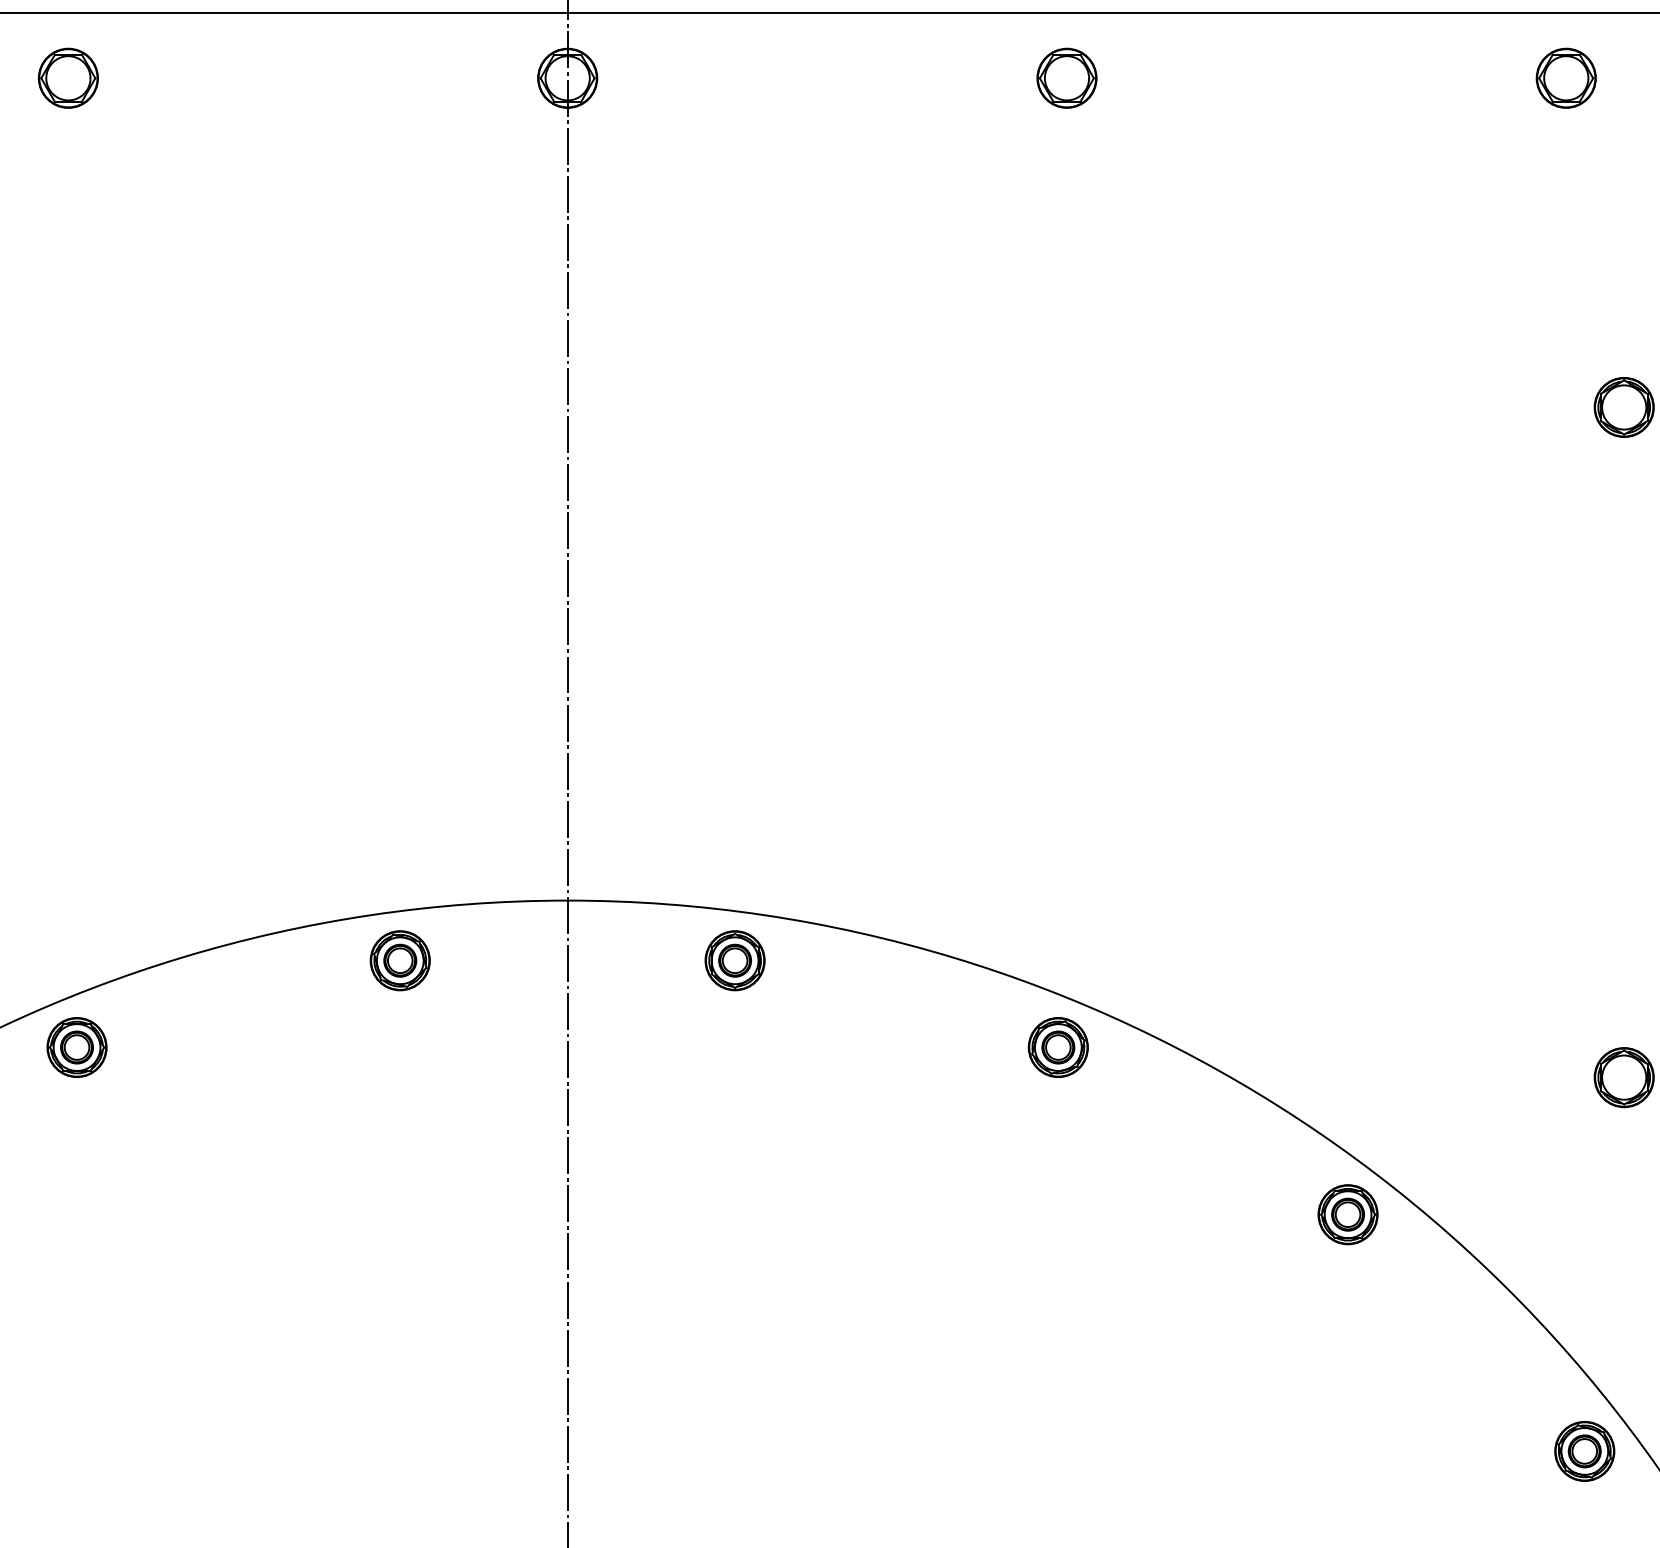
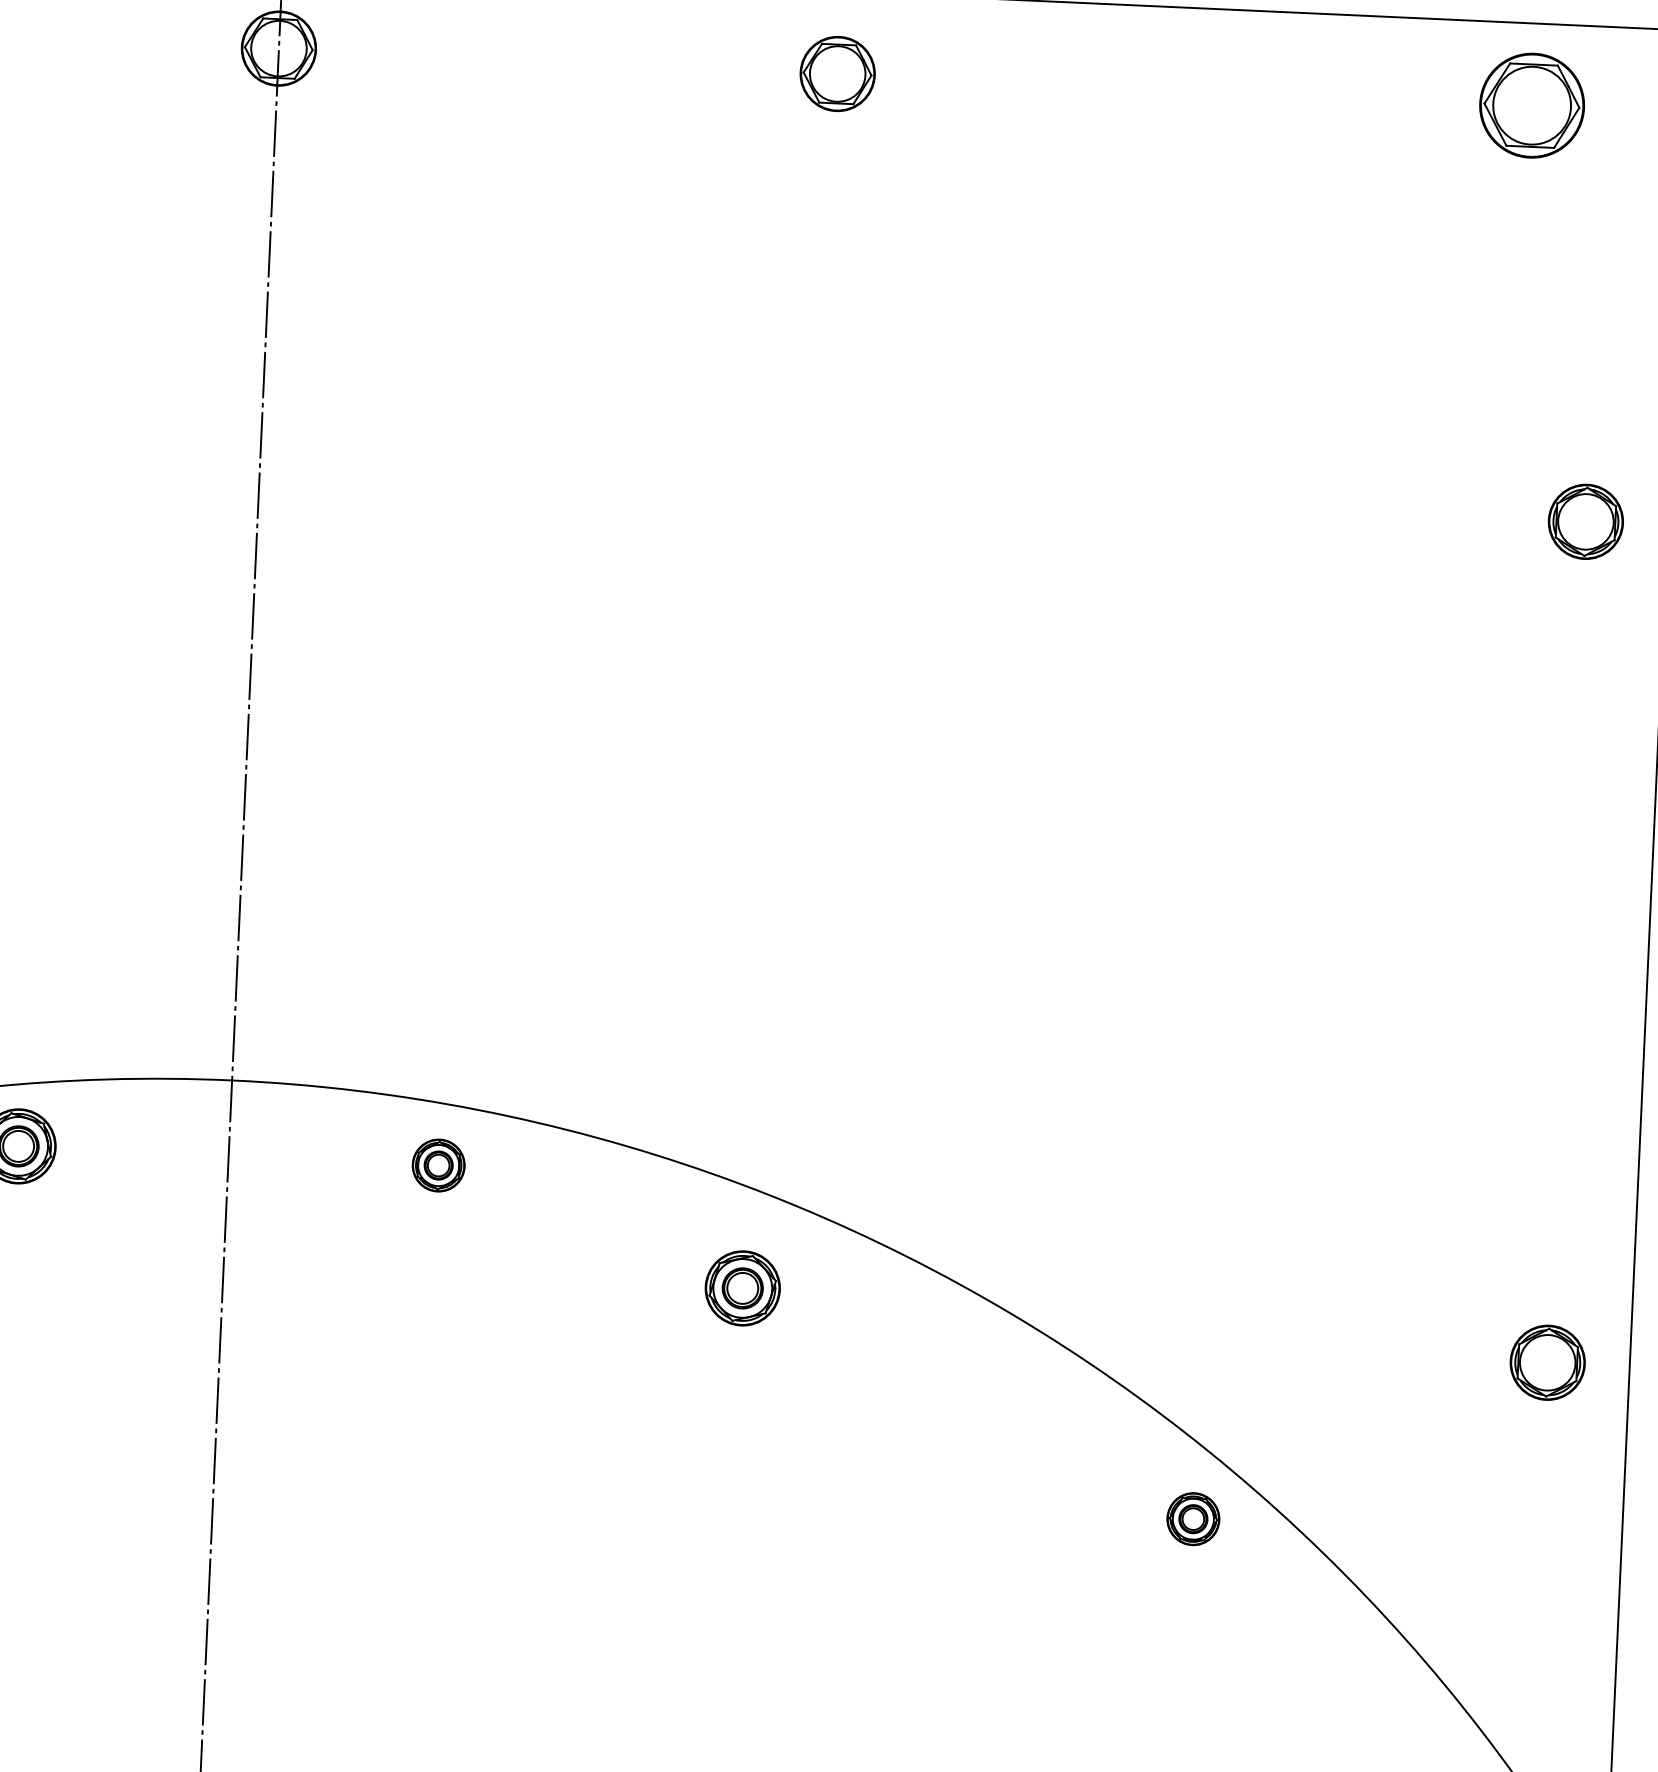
part: (1066, 77) -> (837, 72), moved
part: (1565, 77) -> (1531, 104), size x1.4
part: (734, 960) -> (437, 1165), size x0.7
part: (1057, 1047) -> (741, 1288), moved
part: (1347, 1214) -> (1192, 1518), size x0.7

